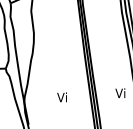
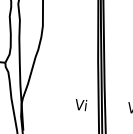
text: (61, 97) -> (80, 104), moved

